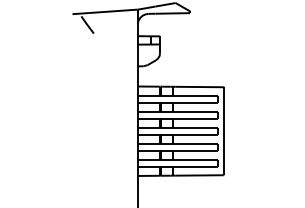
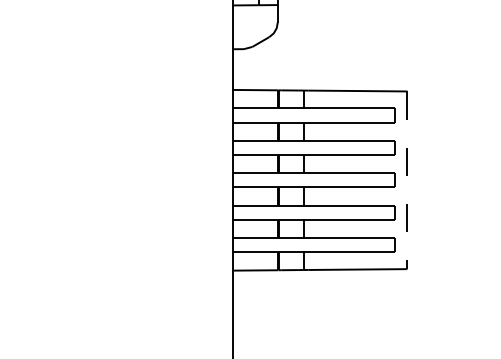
line: (224, 131) -> (407, 180), solid -> dashed

